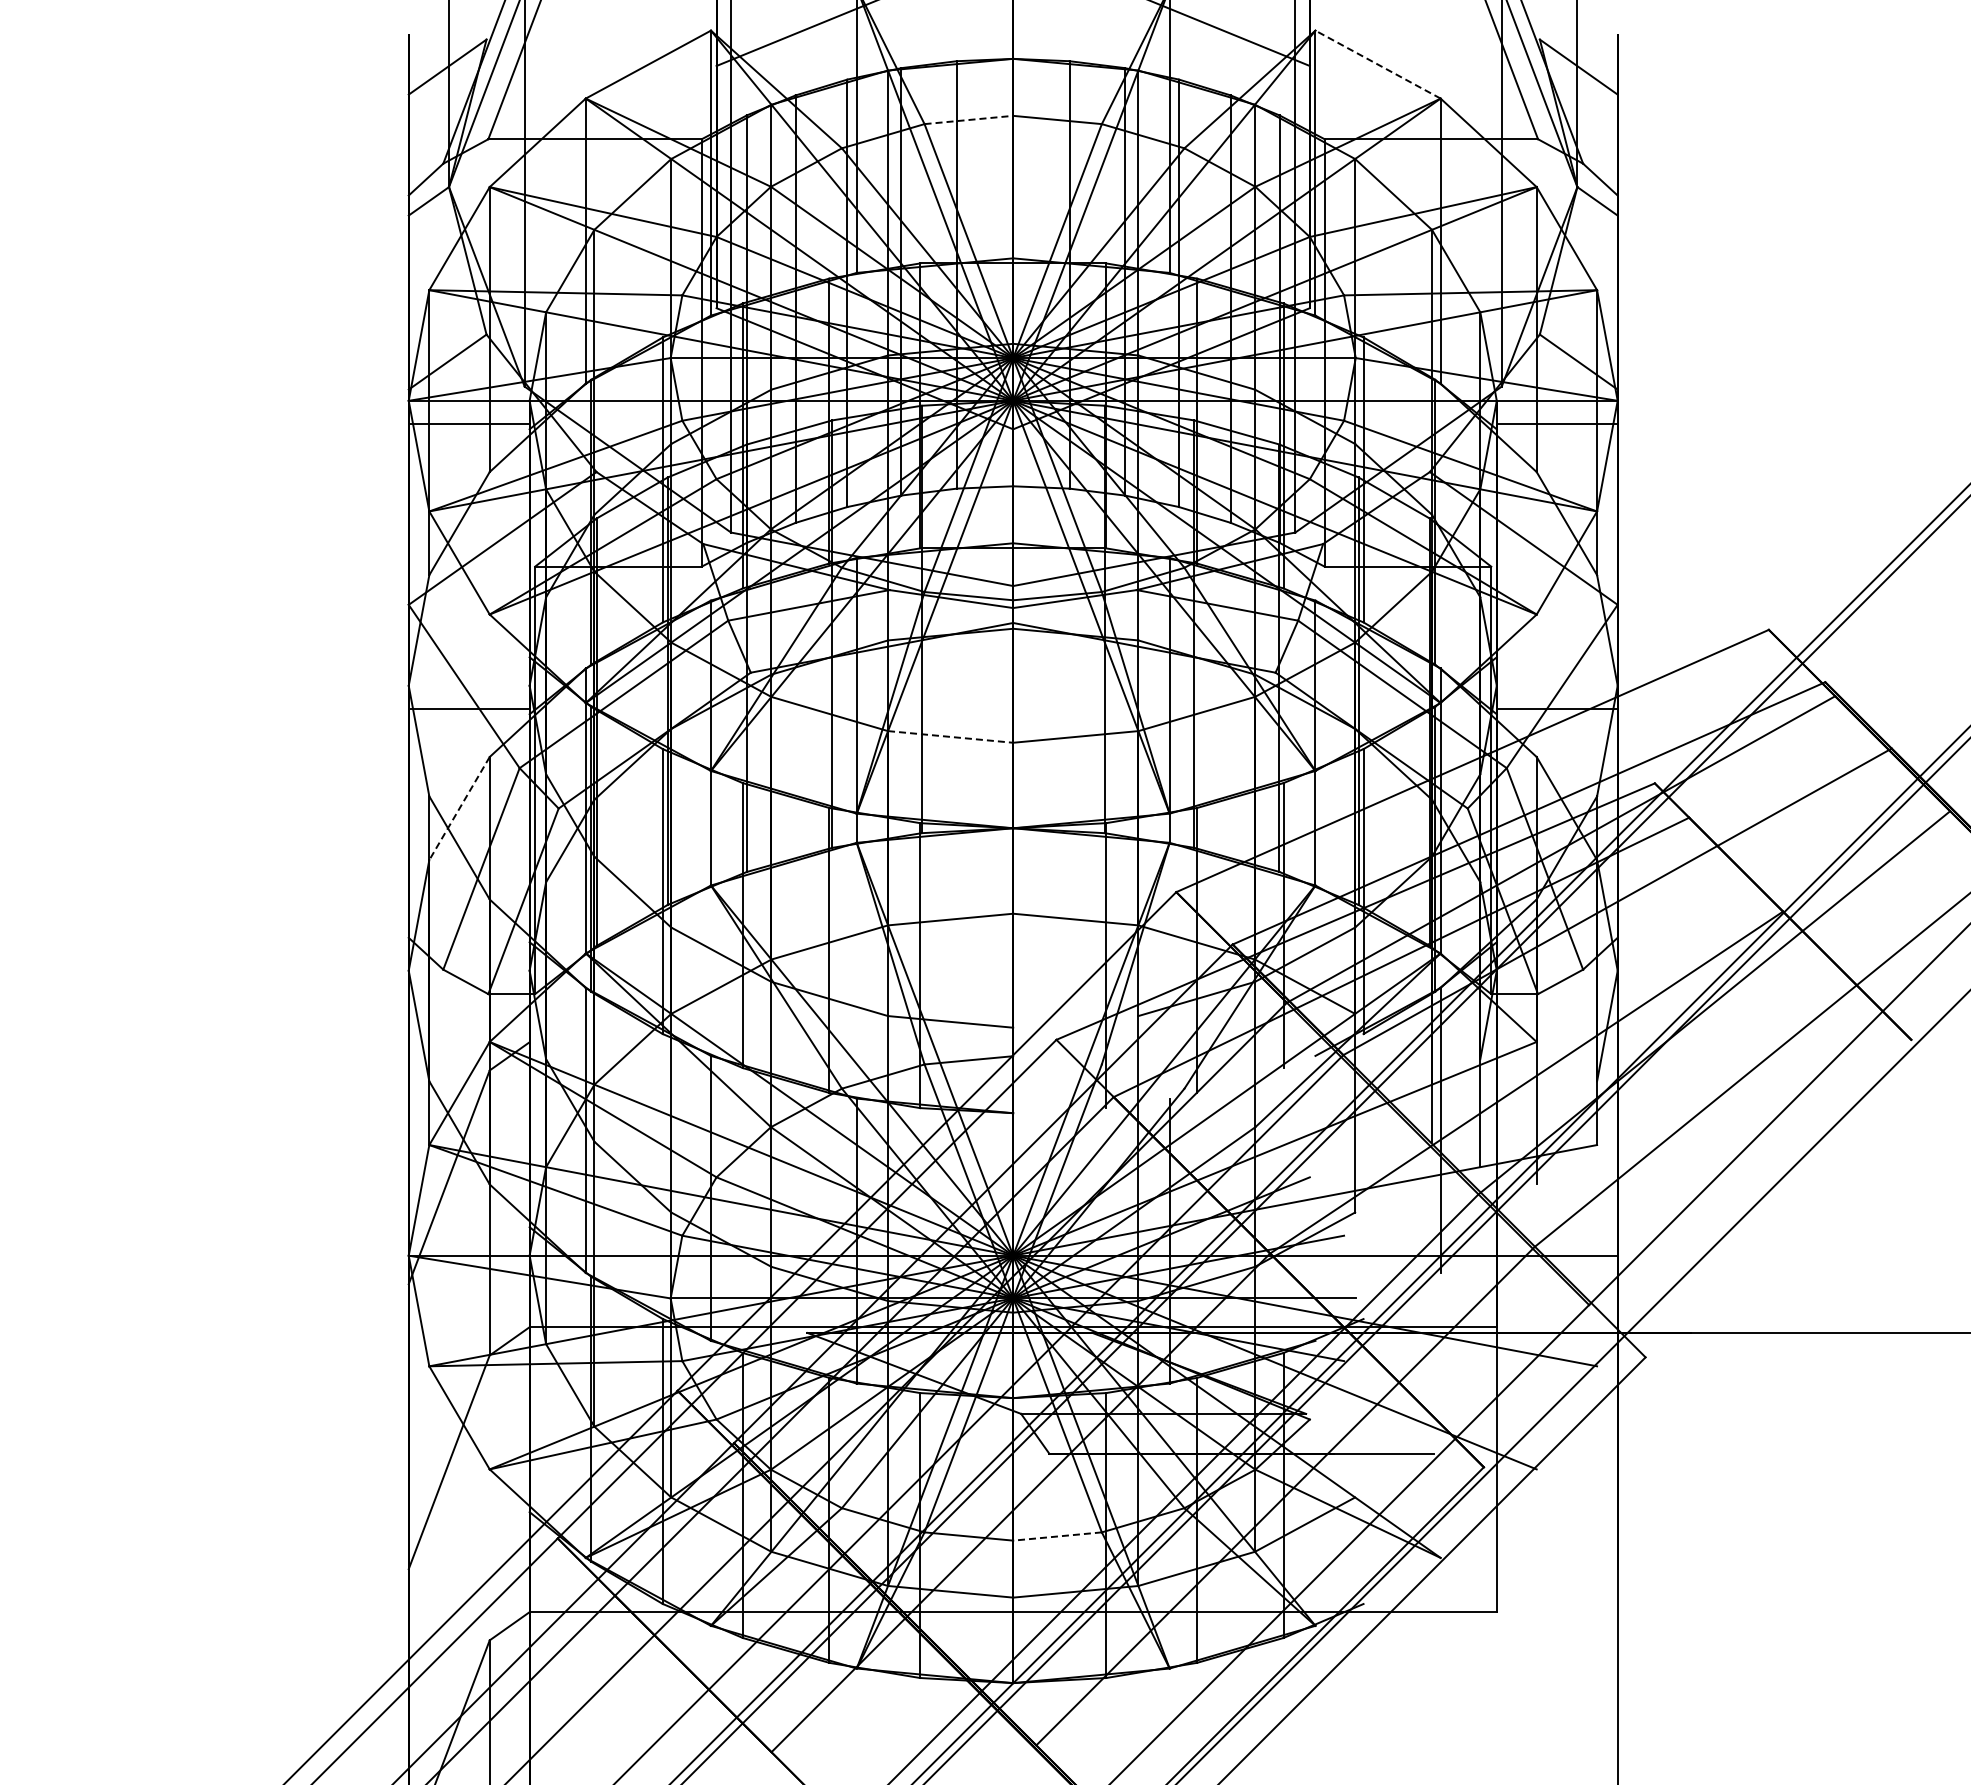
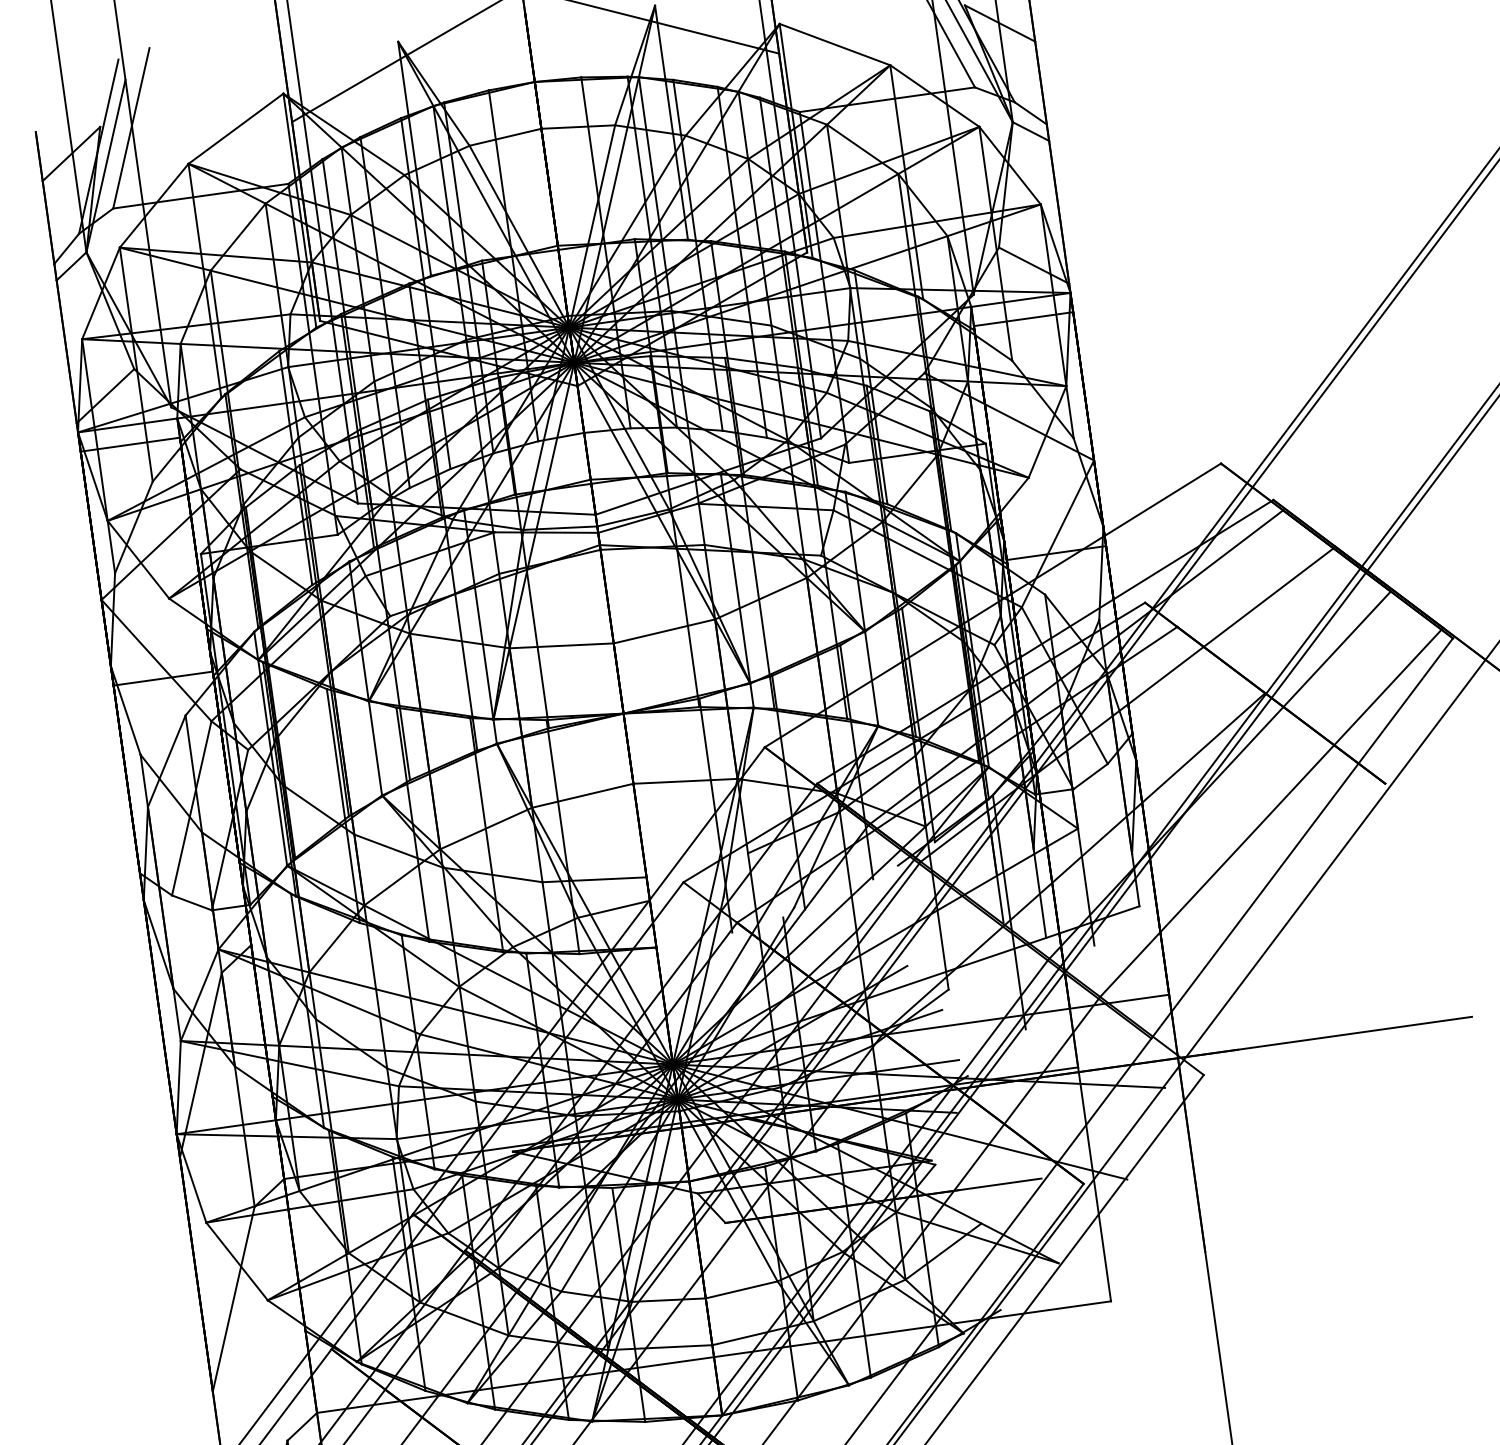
line: (1377, 64) -> (834, 44), dashed -> solid
line: (968, 120) -> (505, 137), dashed -> solid
line: (950, 736) -> (561, 645), dashed -> solid
line: (459, 808) -> (166, 761), dashed -> solid
line: (1057, 1536) -> (741, 1289), dashed -> solid

